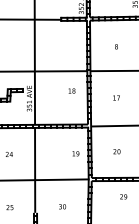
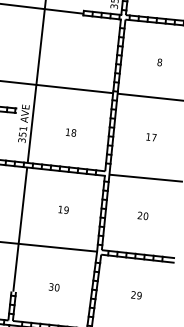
text: (71, 90) -> (70, 131), moved
text: (75, 153) -> (63, 209), moved
text: (123, 196) -> (136, 294), moved

